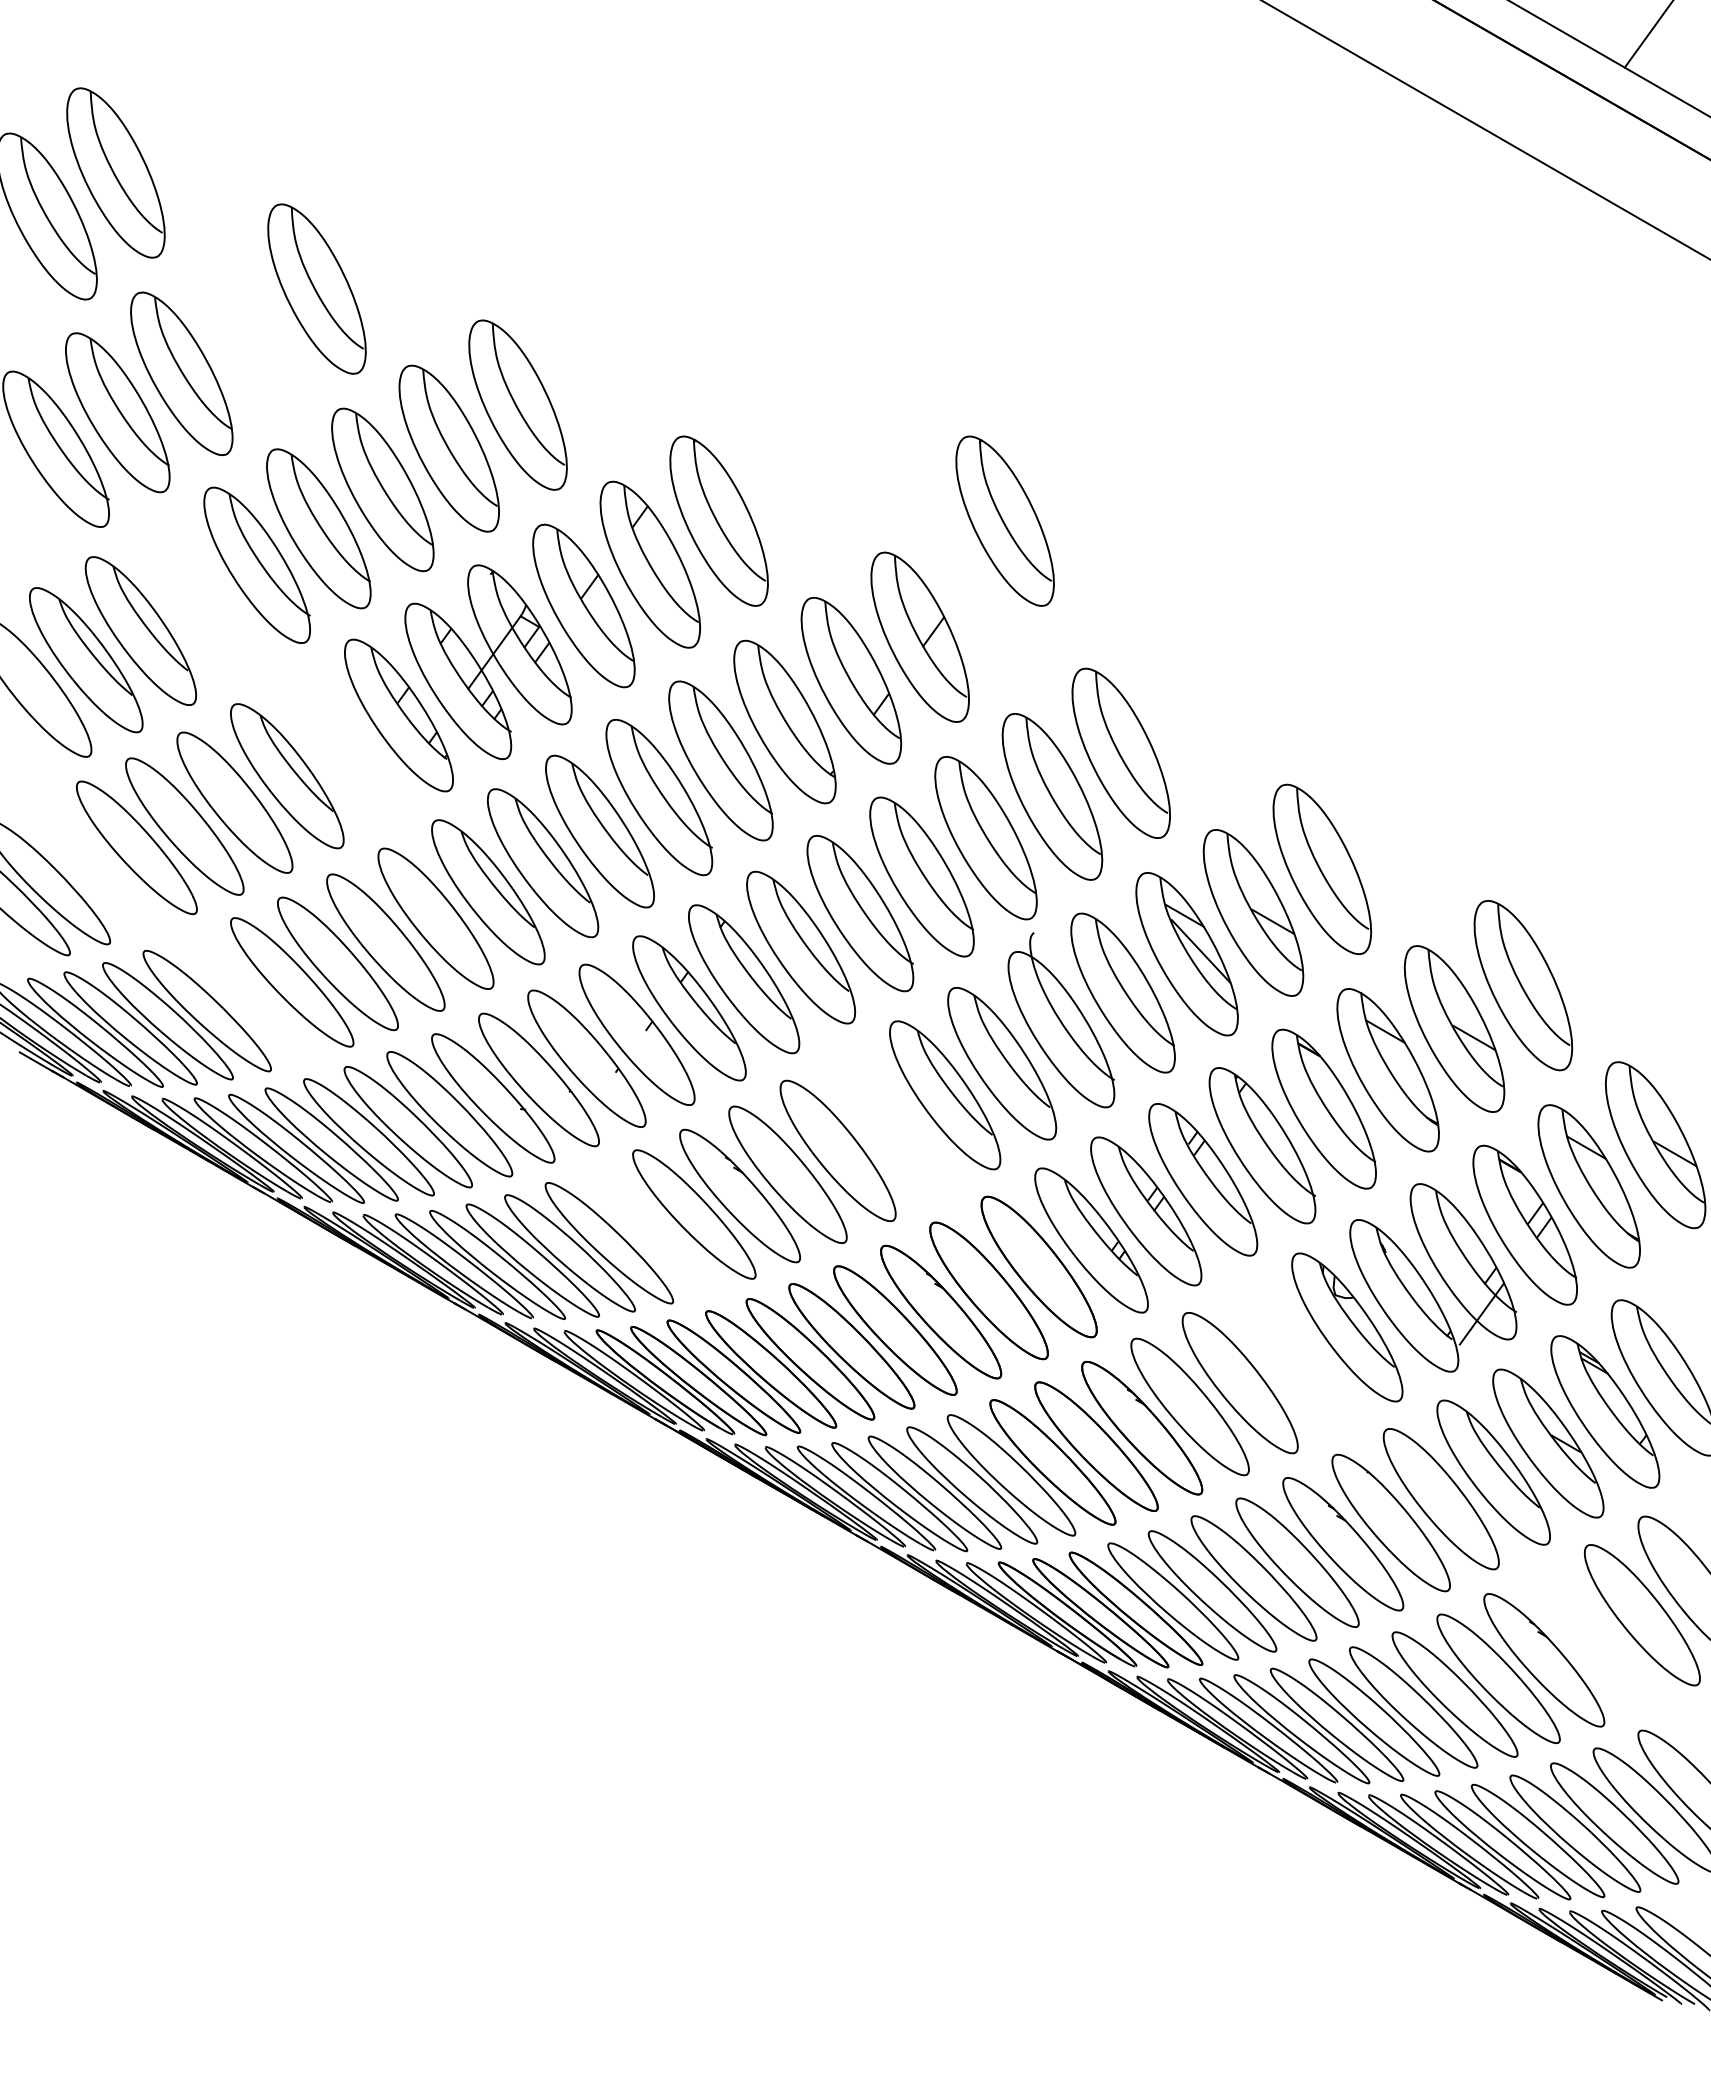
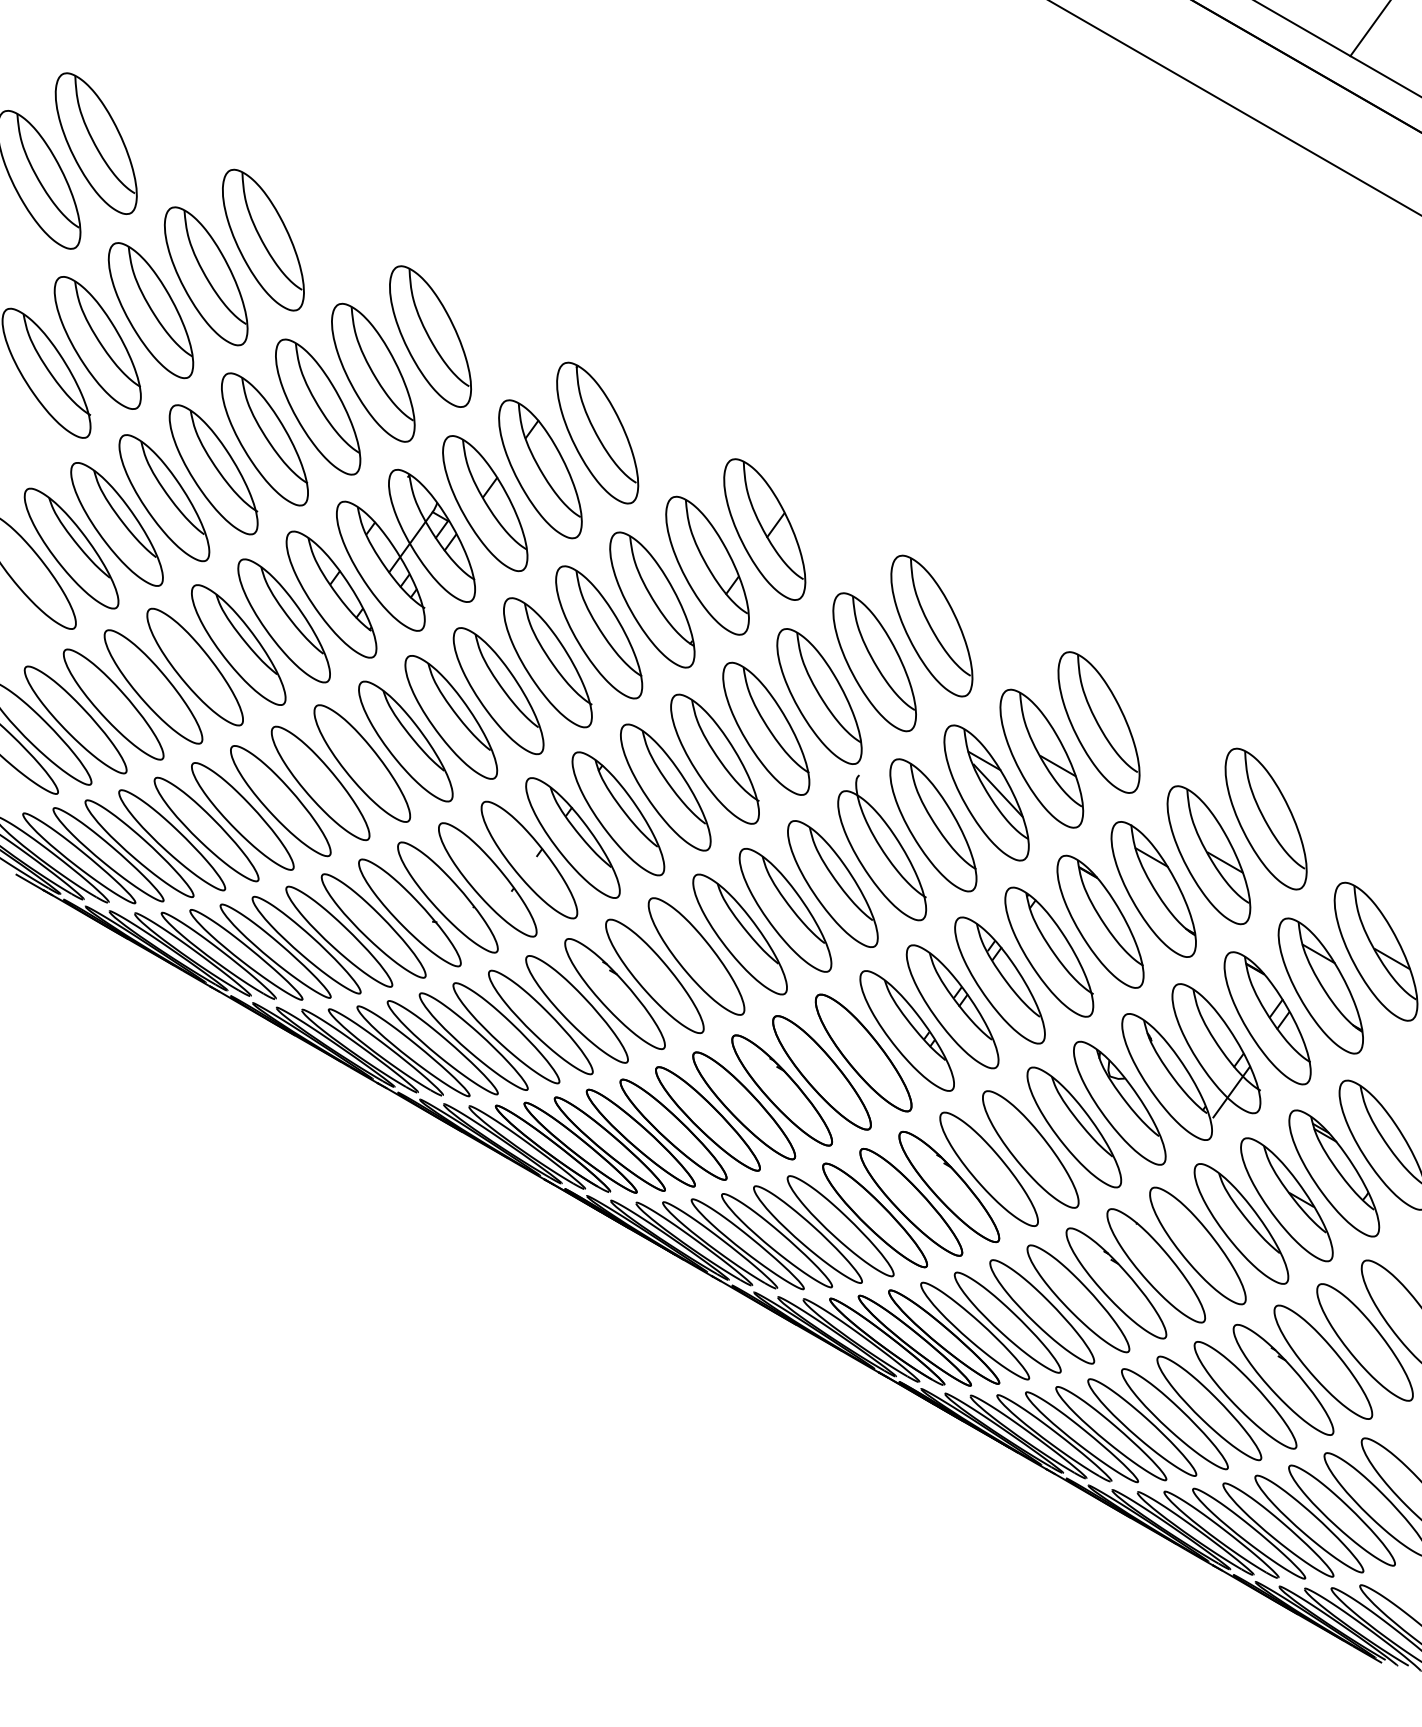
part: (247, 332) -> (205, 276), added
part: (1004, 520) -> (834, 432), removed
part: (197, 599) -> (164, 498), added
part: (341, 747) -> (283, 621), added
part: (91, 866) -> (75, 720), added
part: (248, 997) -> (206, 829), added
part: (890, 1124) -> (740, 934), added
part: (650, 1230) -> (540, 1022), added
part: (1292, 1356) -> (1074, 1127), added
part: (1591, 1639) -> (1322, 1362), added

